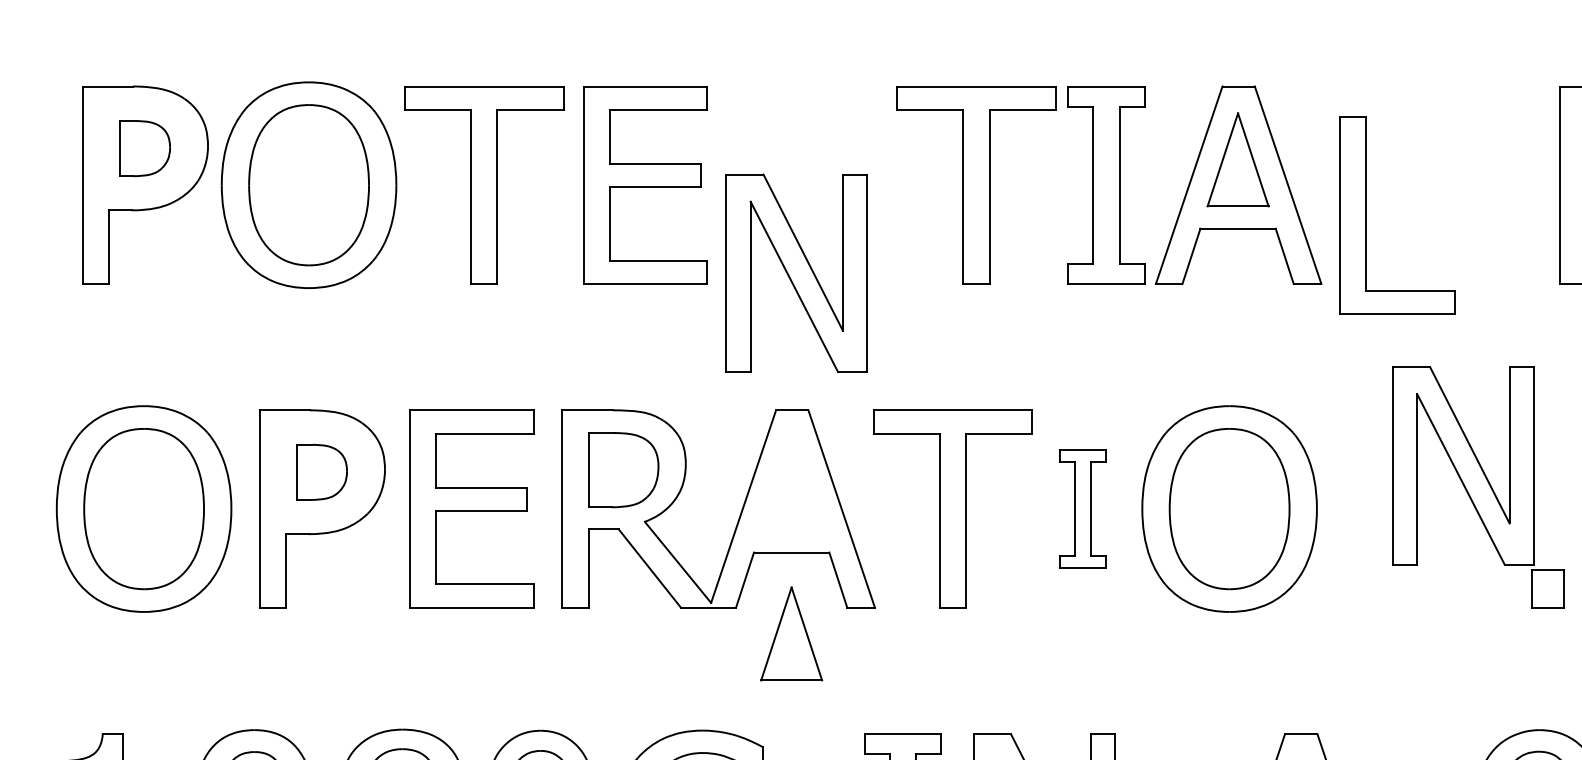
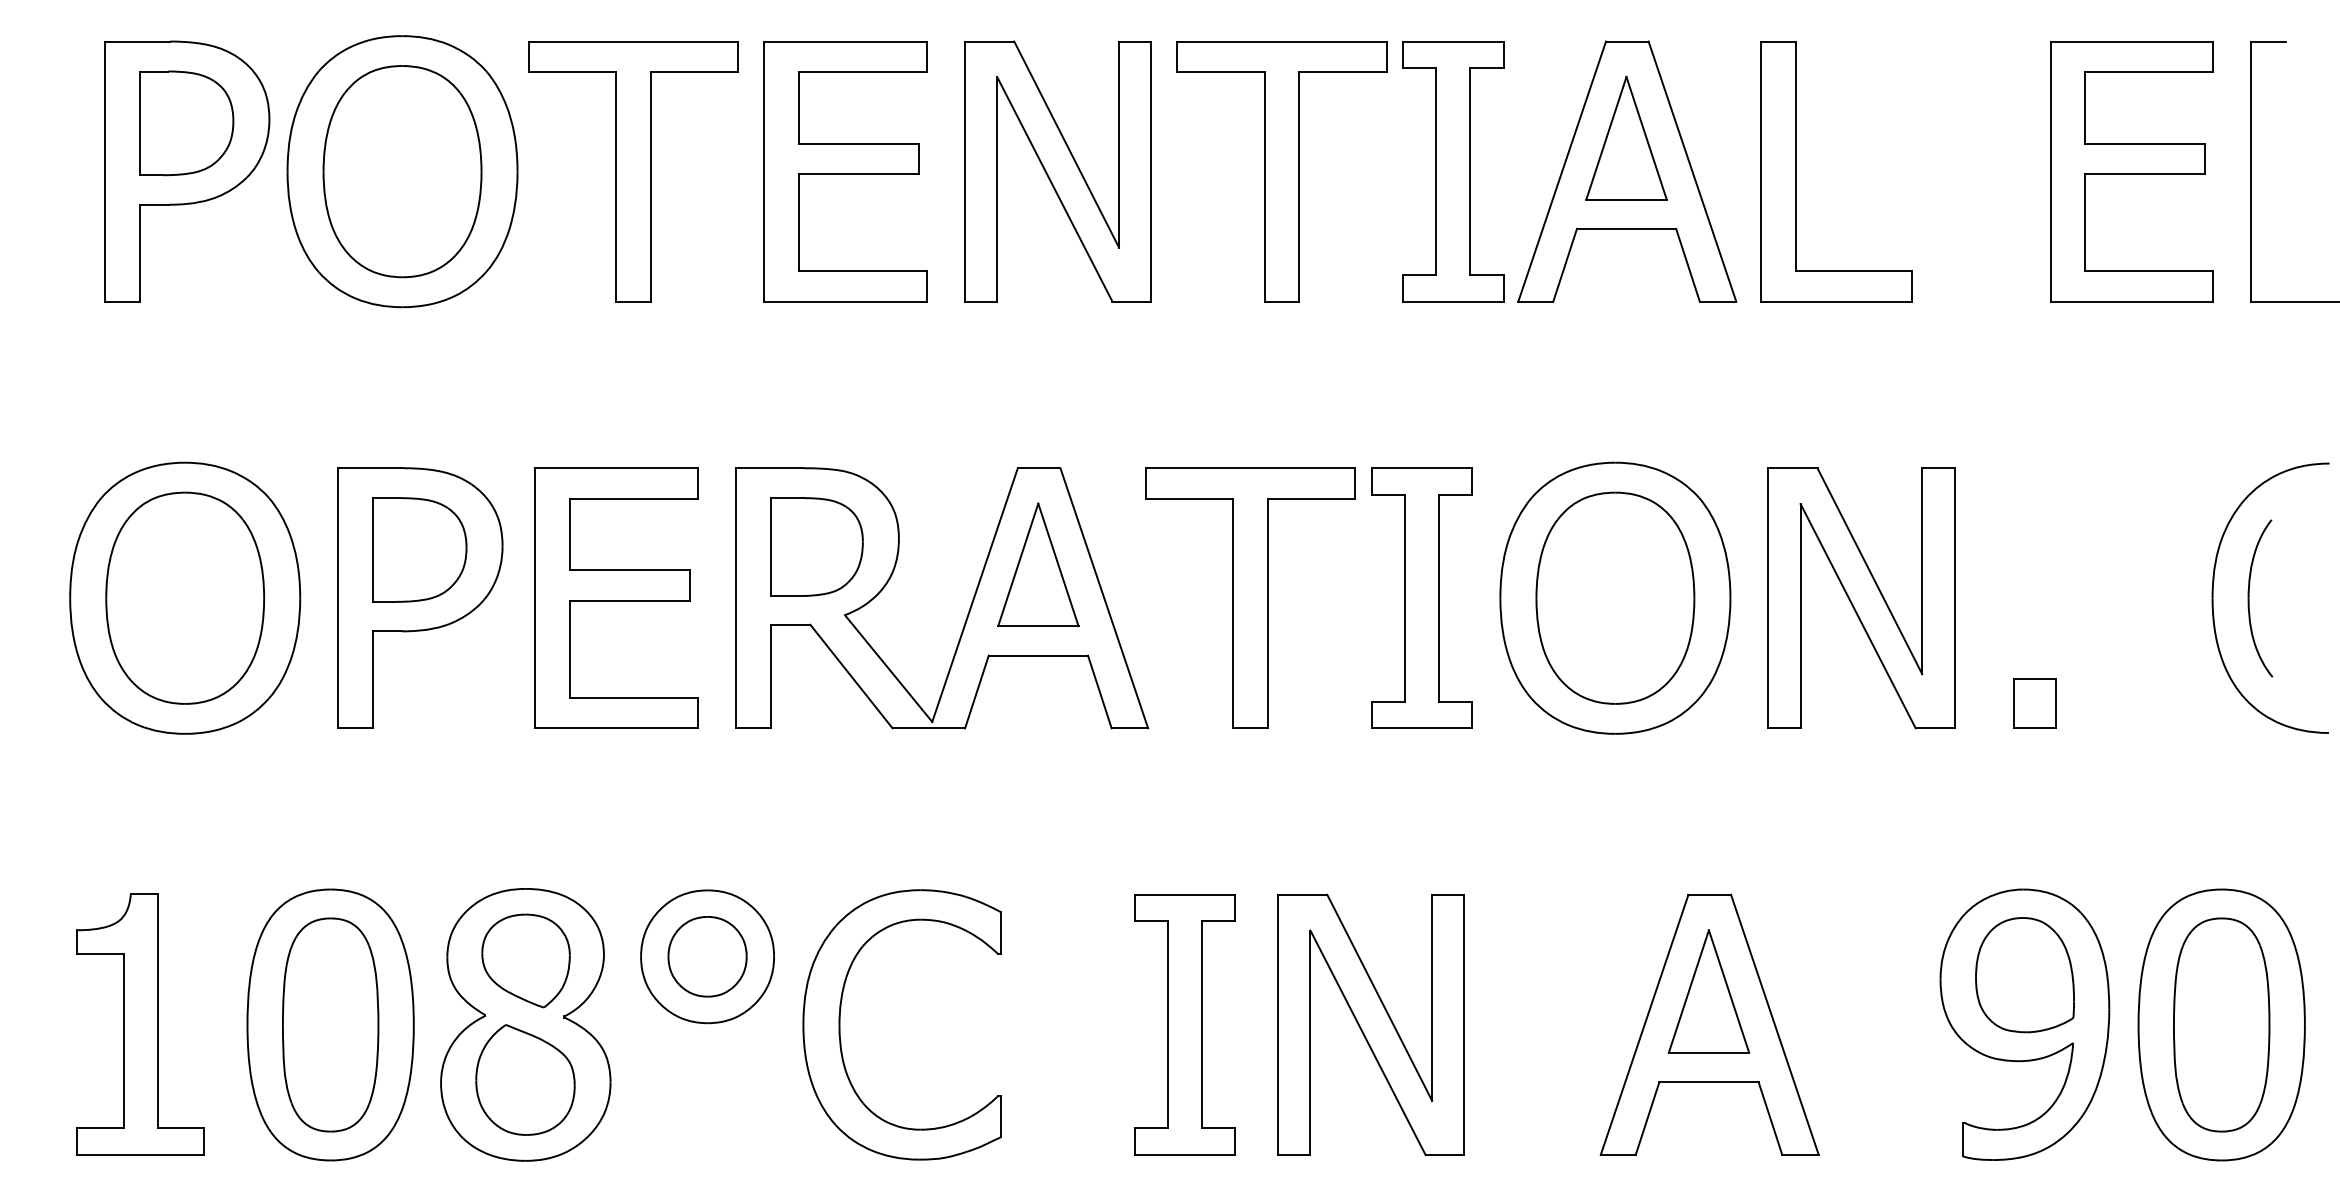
part: (145, 148) -> (186, 123), size x1.43
part: (1367, 215) -> (1796, 171), moved
part: (796, 273) -> (1057, 171), moved
part: (1463, 465) -> (1861, 598), moved
part: (321, 472) -> (419, 549), size x1.43
part: (1082, 508) -> (1421, 597), size x1.67
part: (791, 633) -> (1038, 564), moved

